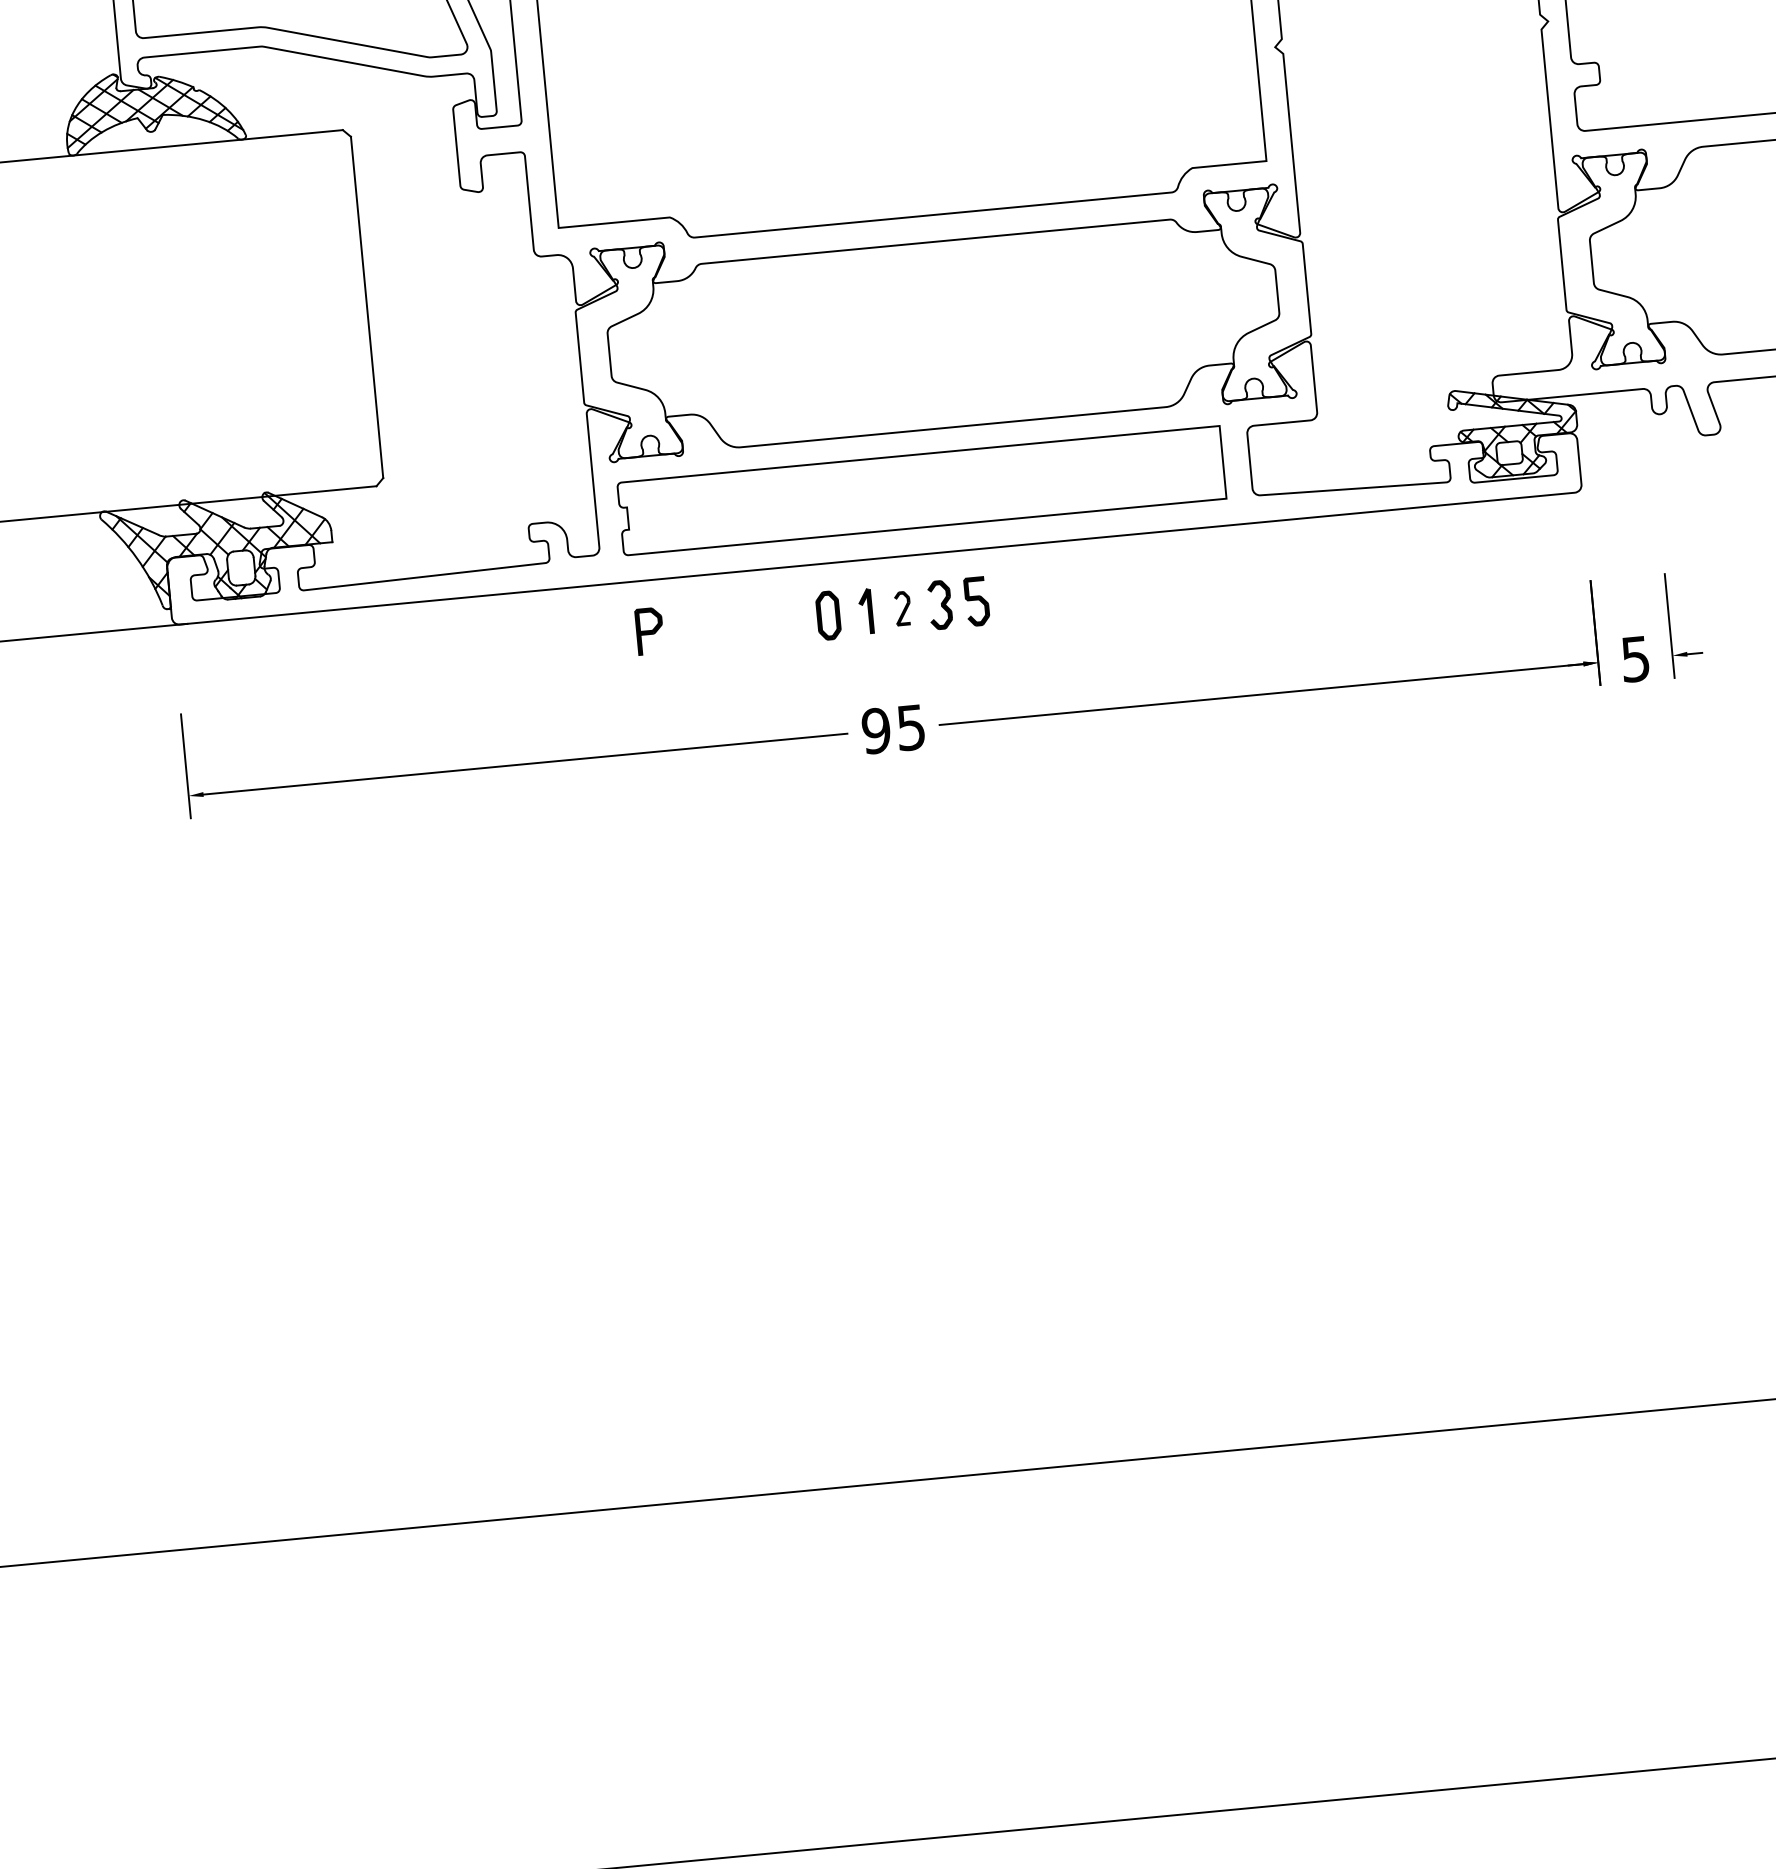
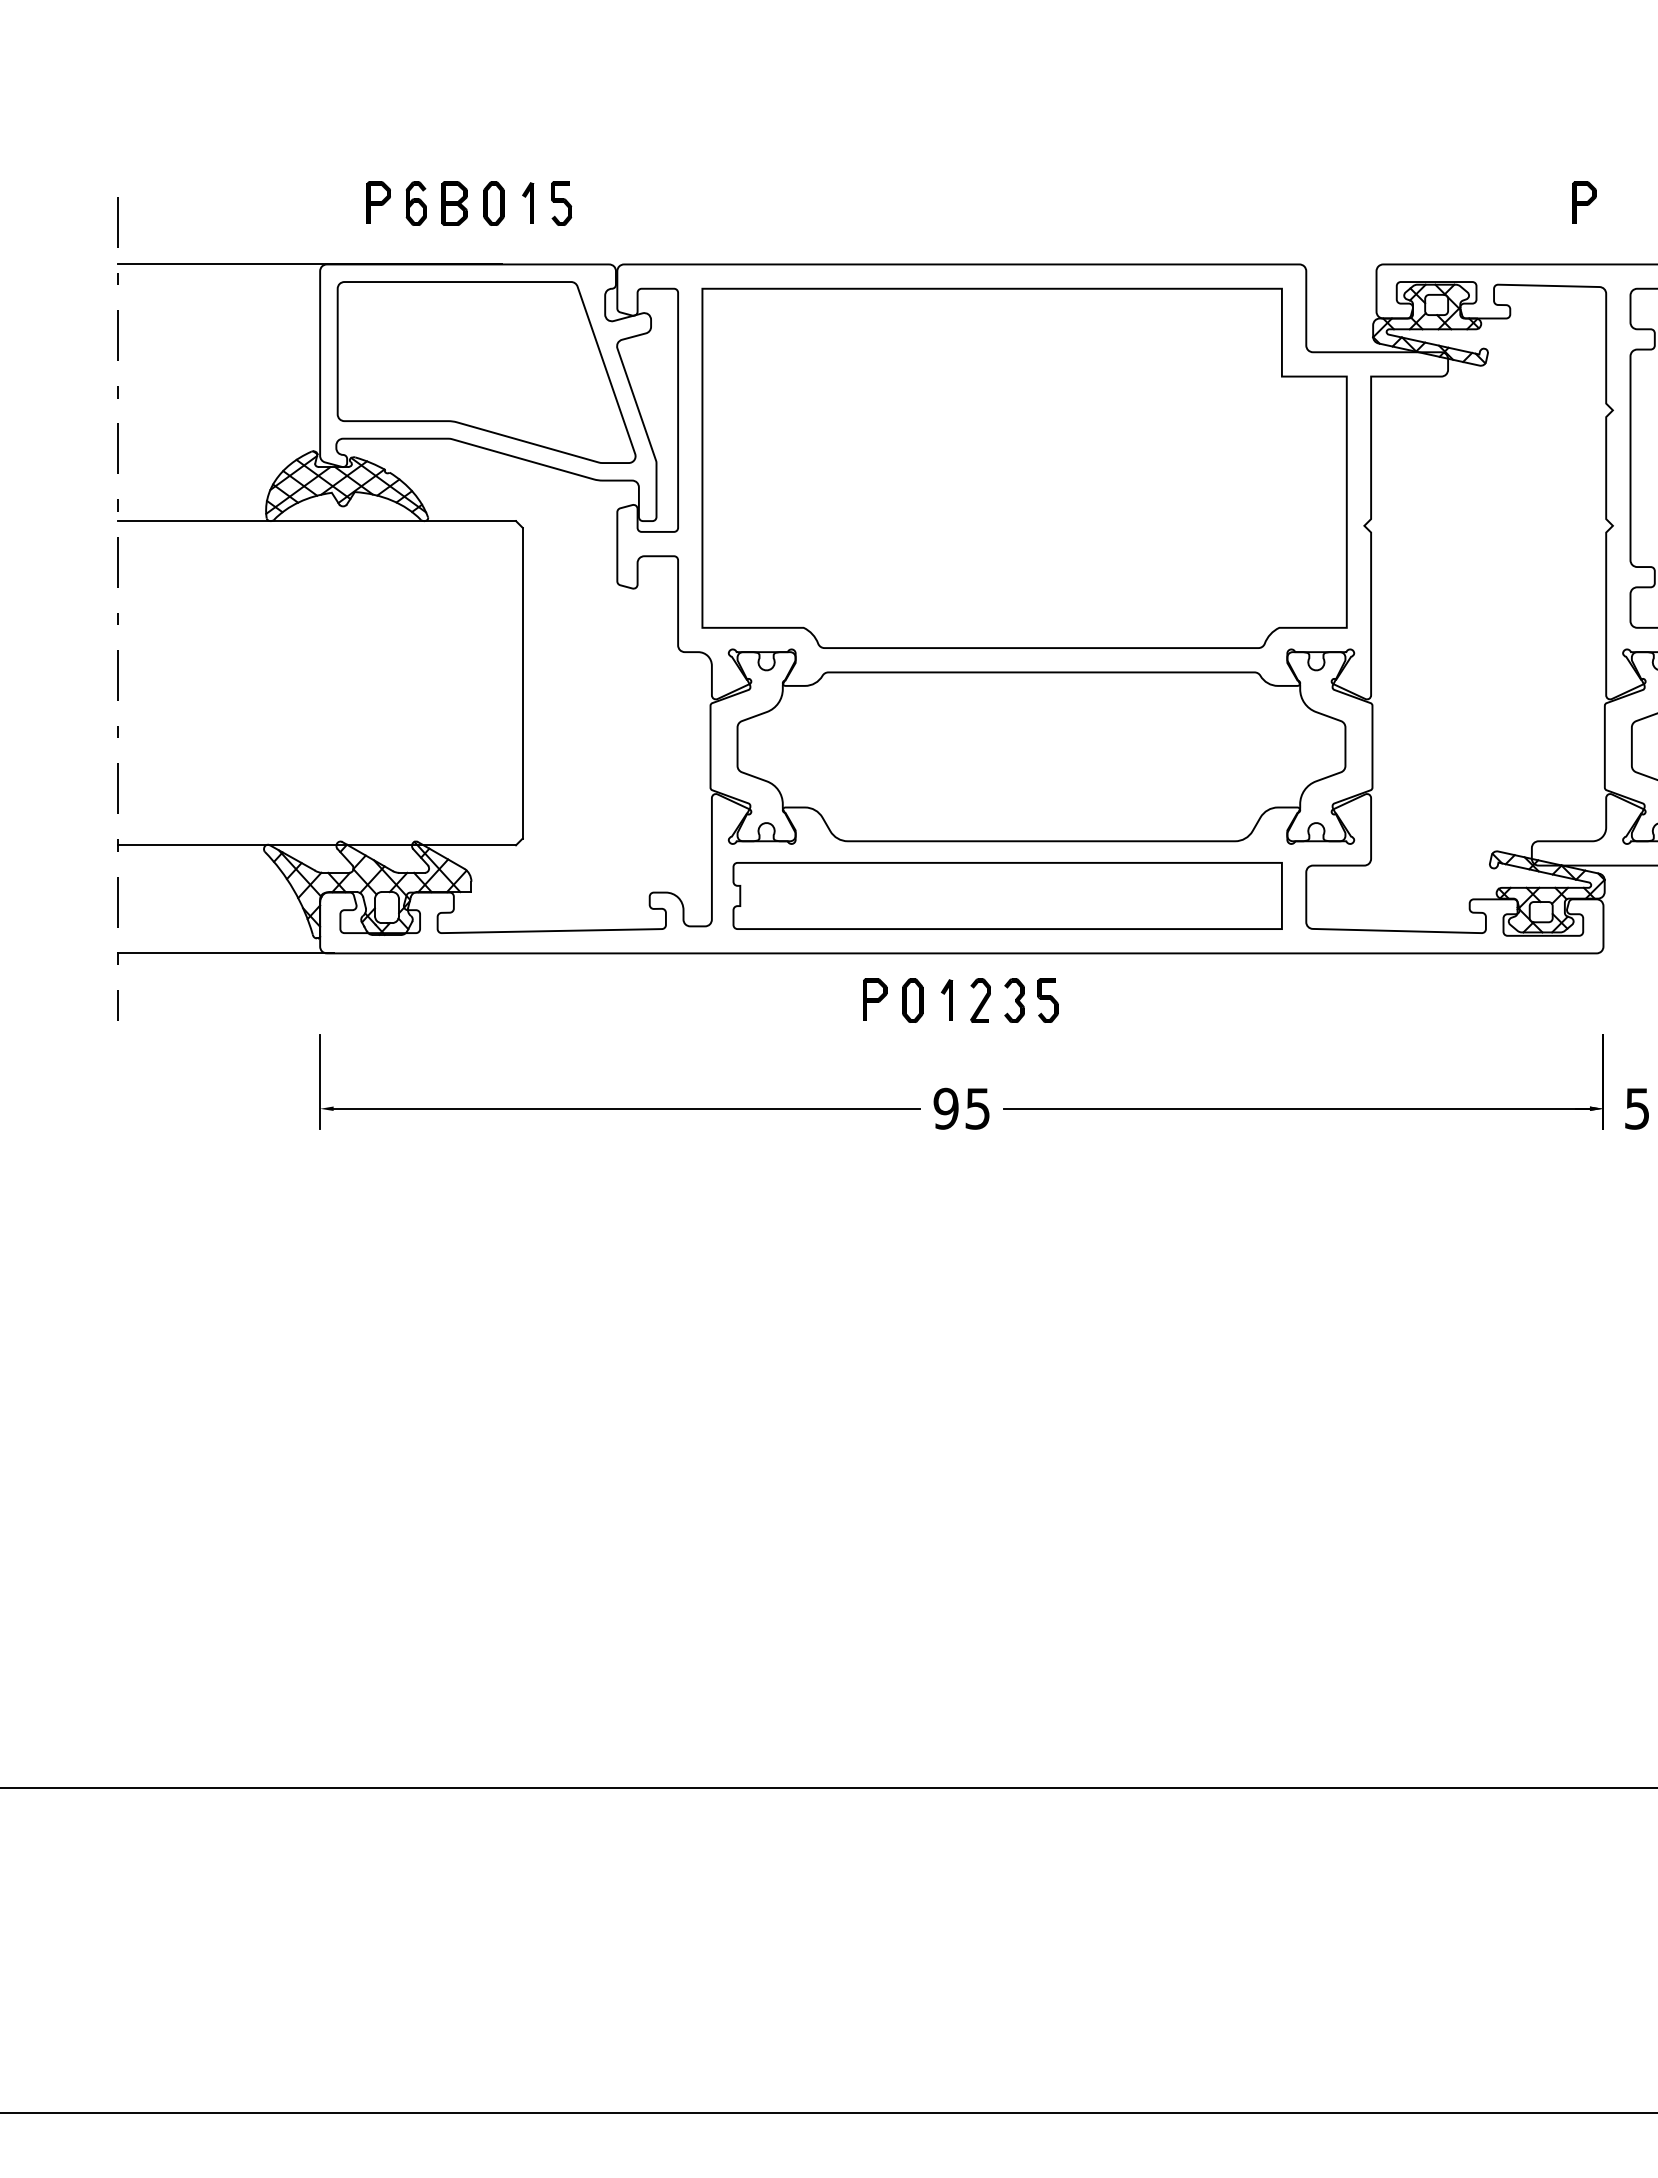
part: (902, 608) -> (980, 1000), size x1.43
part: (650, 631) -> (875, 999), moved

